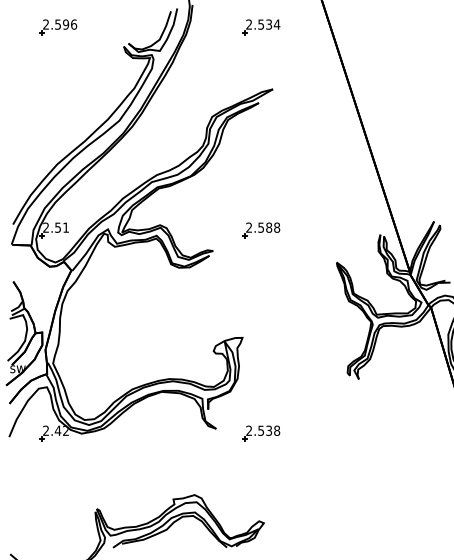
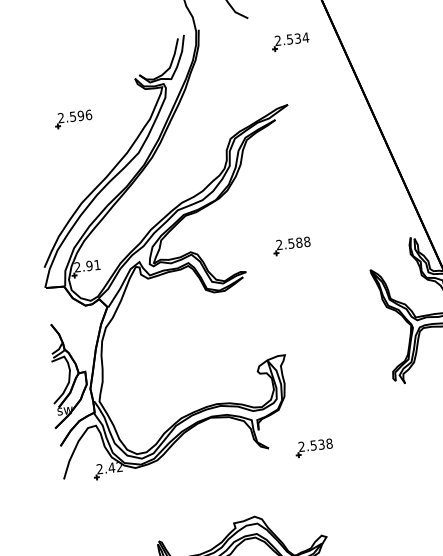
part: (58, 27) -> (73, 119), moved
part: (261, 27) -> (290, 42), moved
text: (58, 227) -> (89, 265), 2.51 -> 2.91

